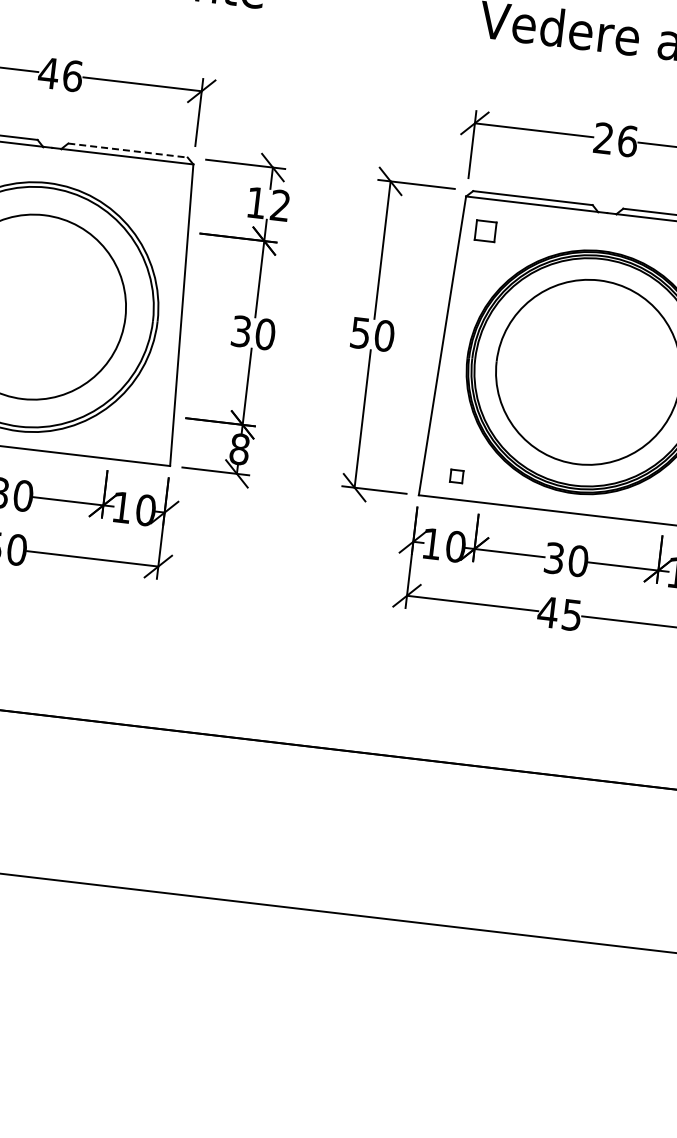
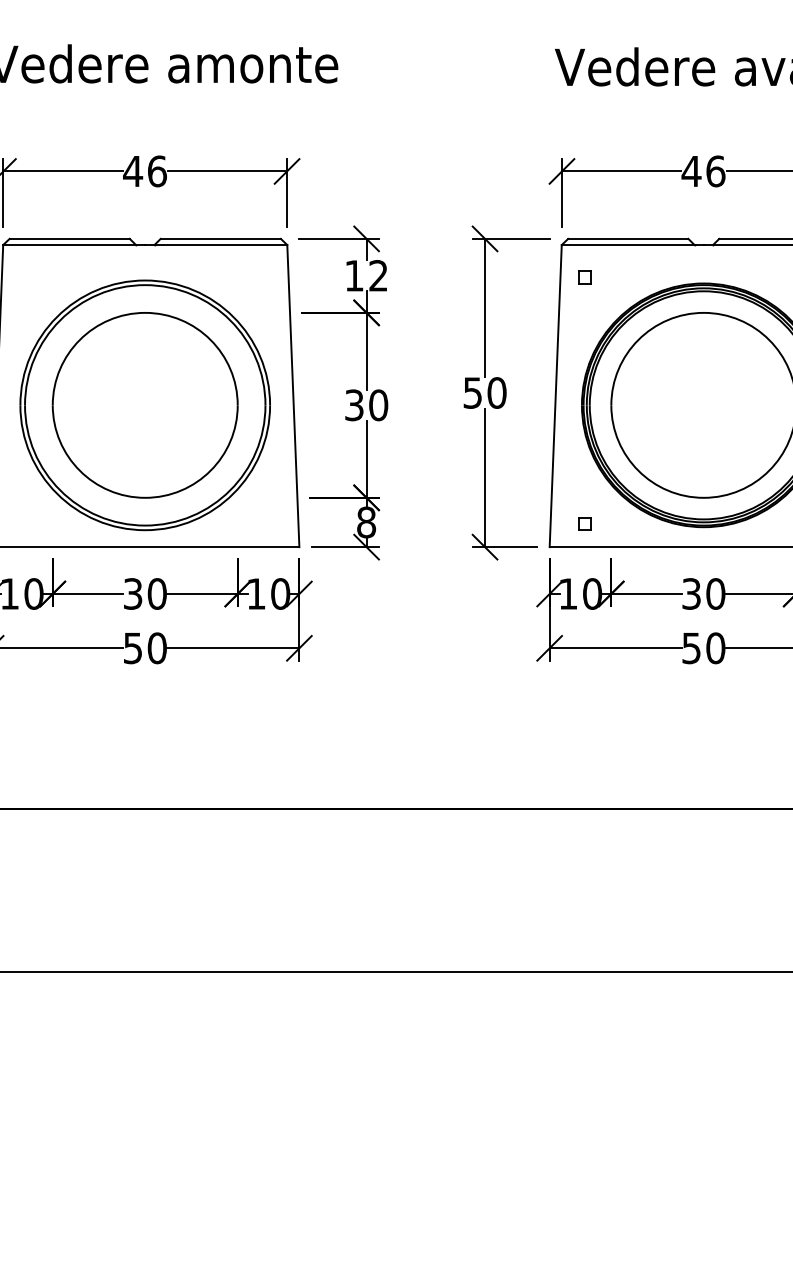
text: (603, 137) -> (691, 170), 26 -> 46
line: (128, 150) -> (221, 238), dashed -> solid
part: (484, 231) -> (584, 277), size x0.62
text: (559, 613) -> (703, 648), 45 -> 50

